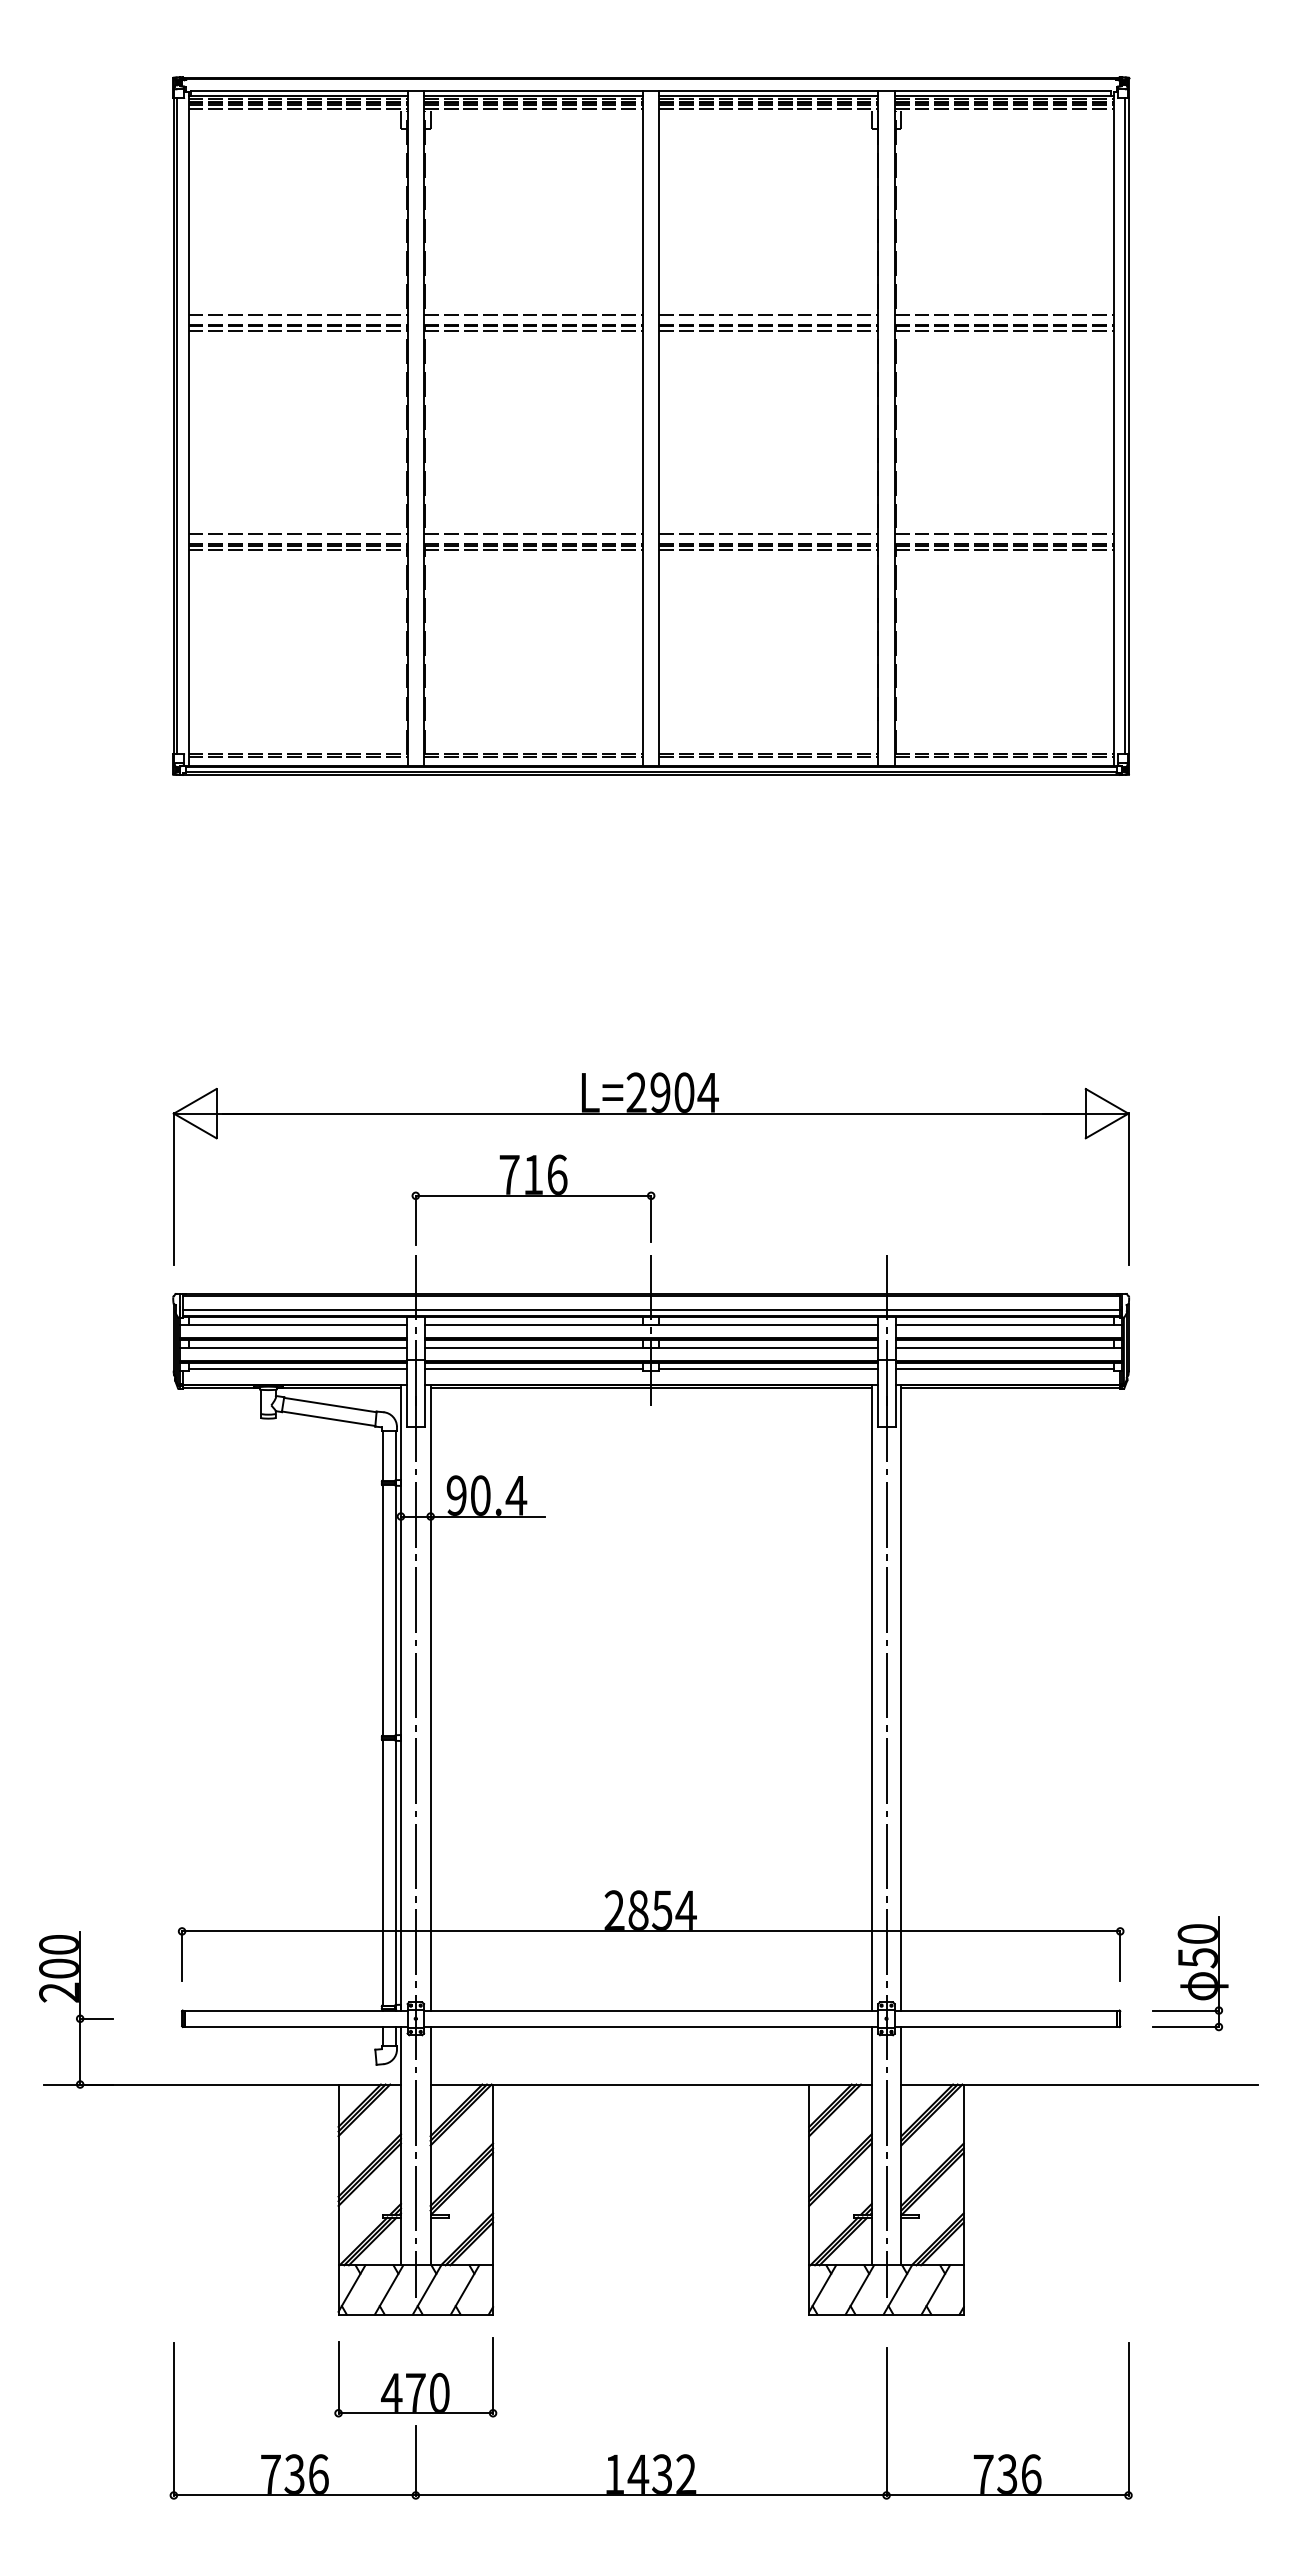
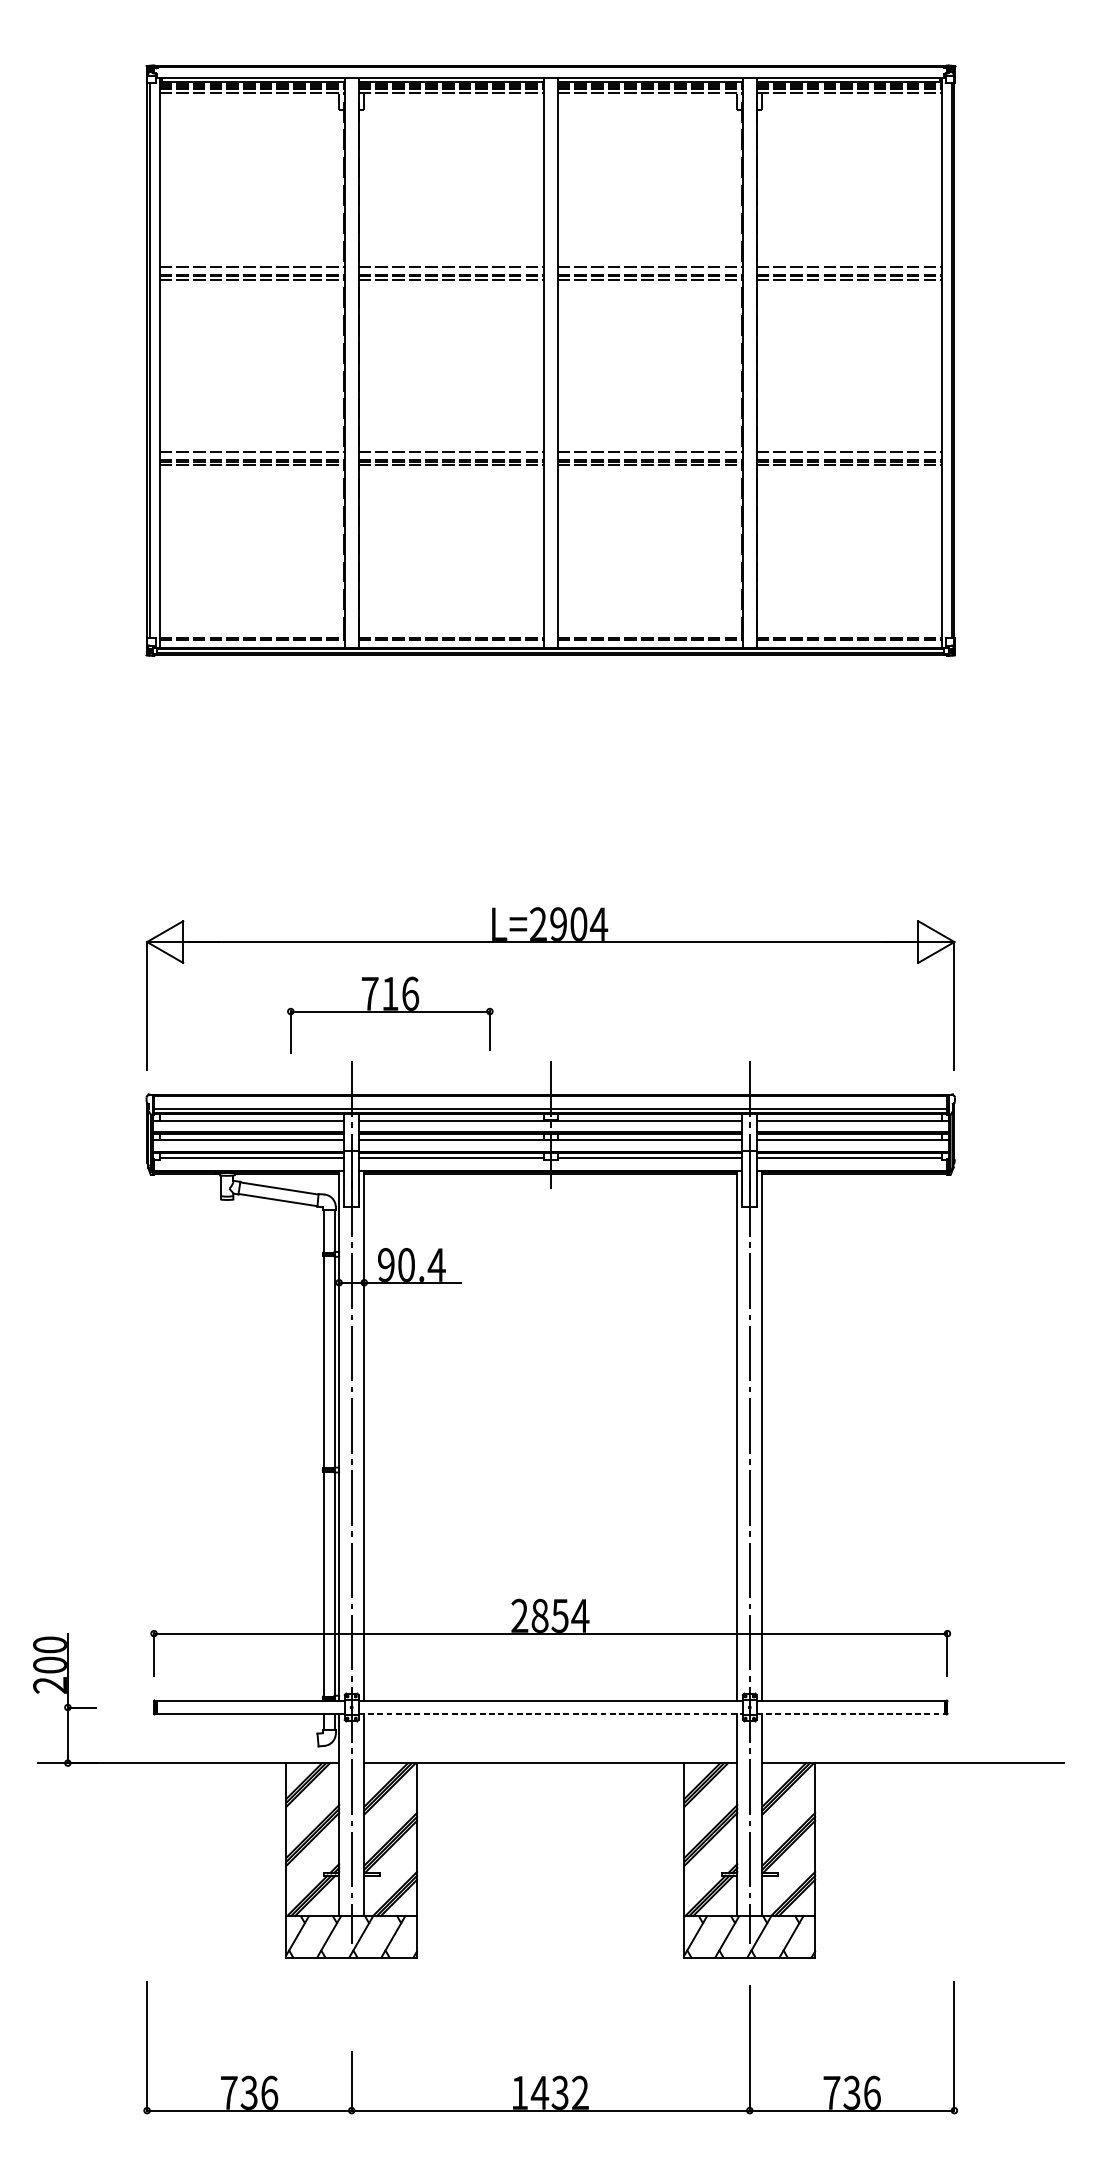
part: (533, 1199) -> (390, 1014), moved
part: (1190, 1973) -> (1006, 1669), removed
line: (651, 2027) -> (551, 1714), solid -> dashed
line: (1006, 2027) -> (851, 1714), solid -> dashed
part: (415, 2377) -> (351, 2010), removed

